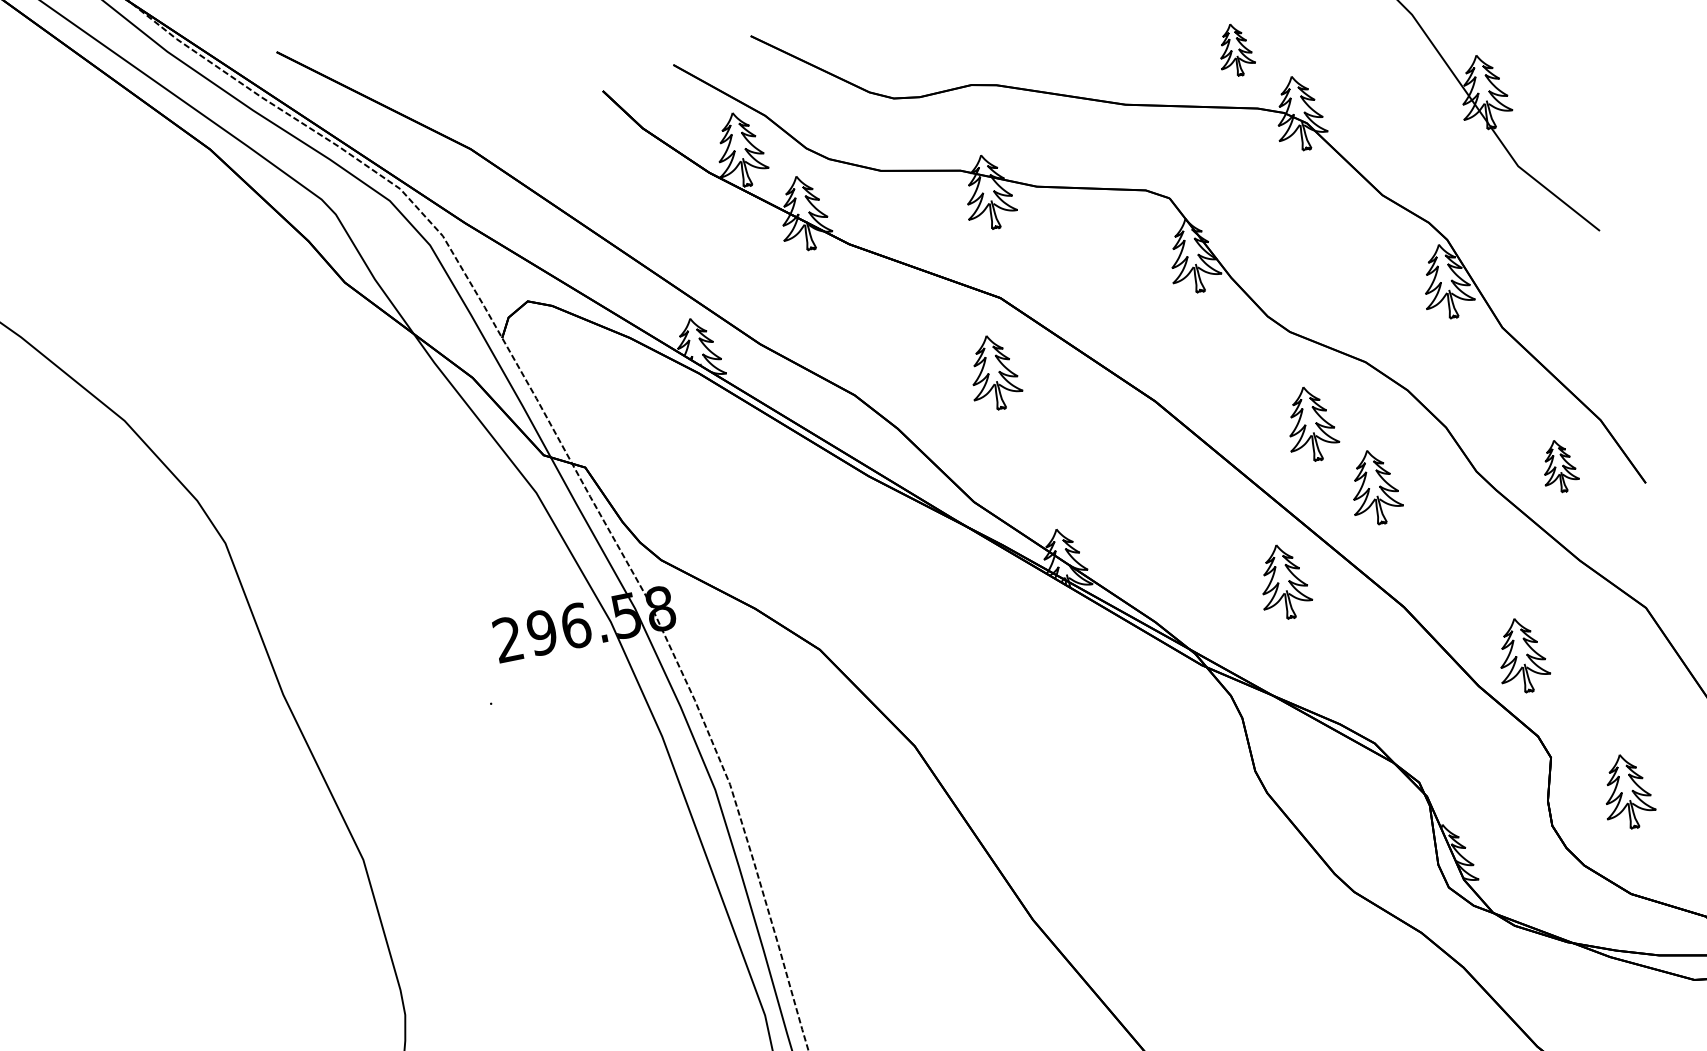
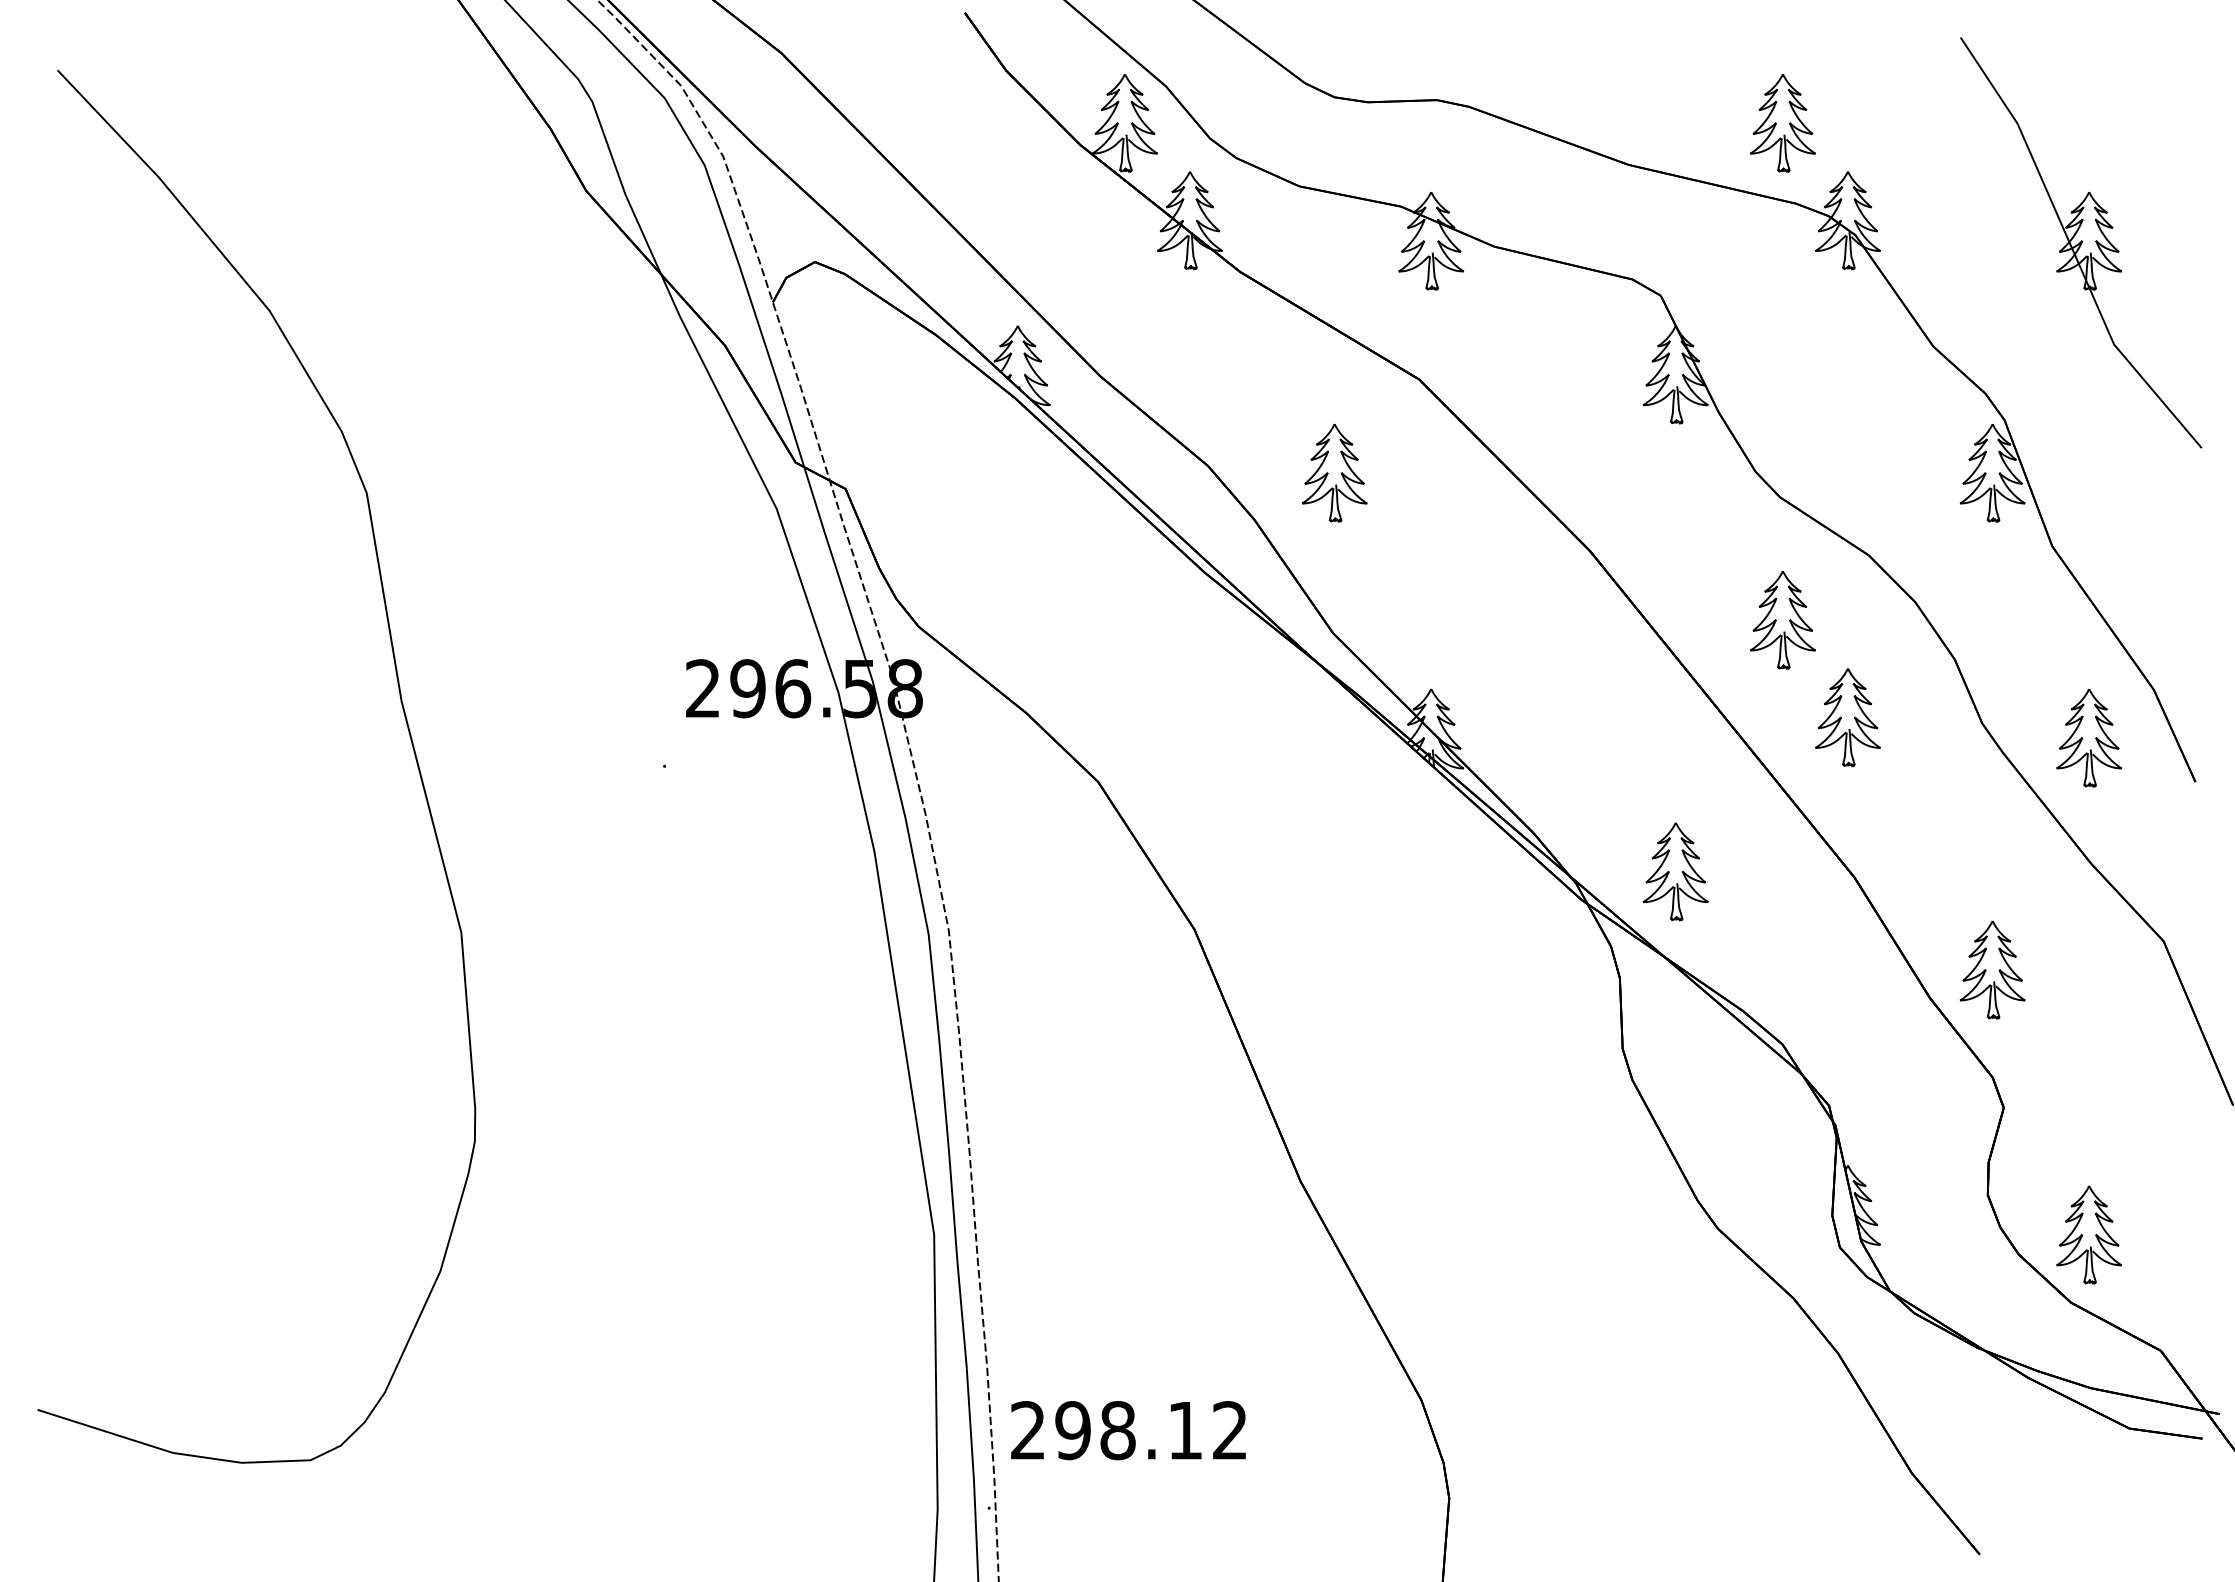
part: (1235, 50) -> (1782, 123), size x1.43
part: (993, 373) -> (1334, 473), moved
part: (1558, 465) -> (2088, 737), size x1.43
part: (1283, 581) -> (1675, 871), moved
part: (1626, 791) -> (2088, 1234), moved

